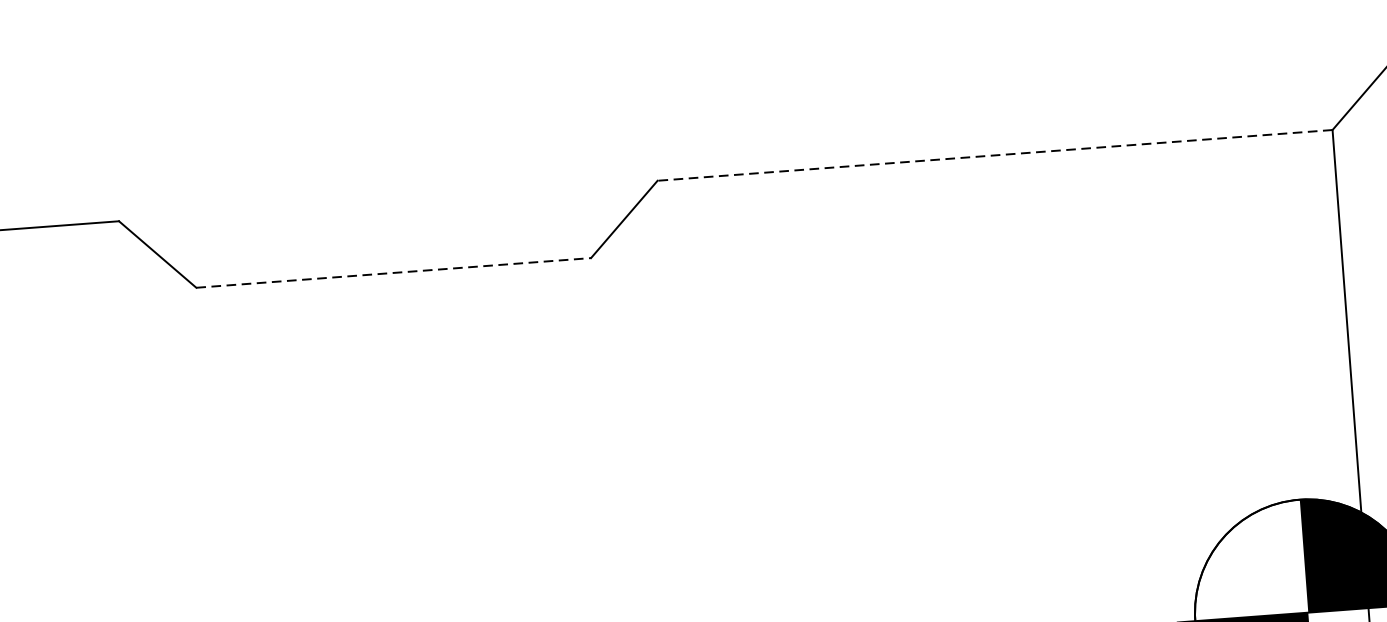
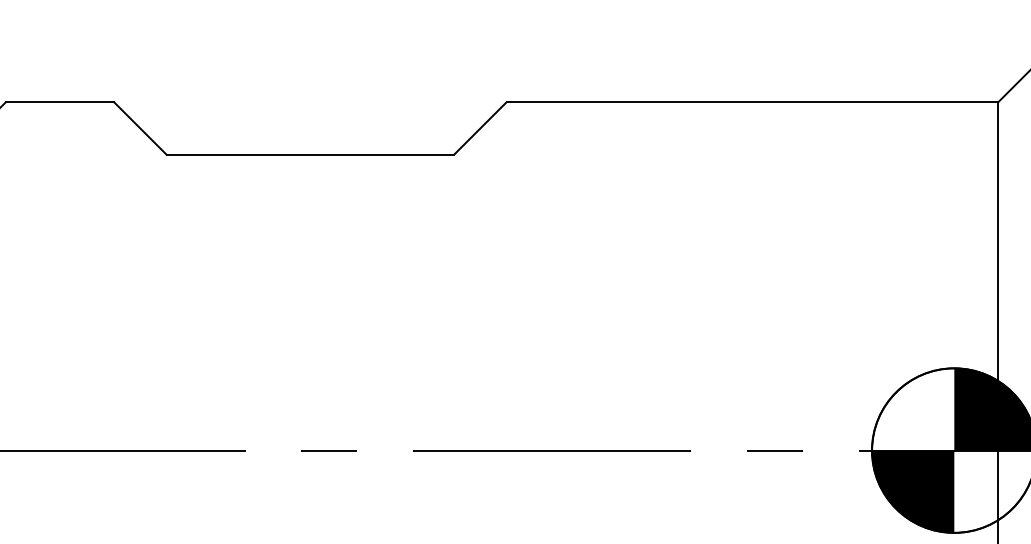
line: (995, 155) -> (752, 102), dashed -> solid
line: (393, 272) -> (310, 154), dashed -> solid

